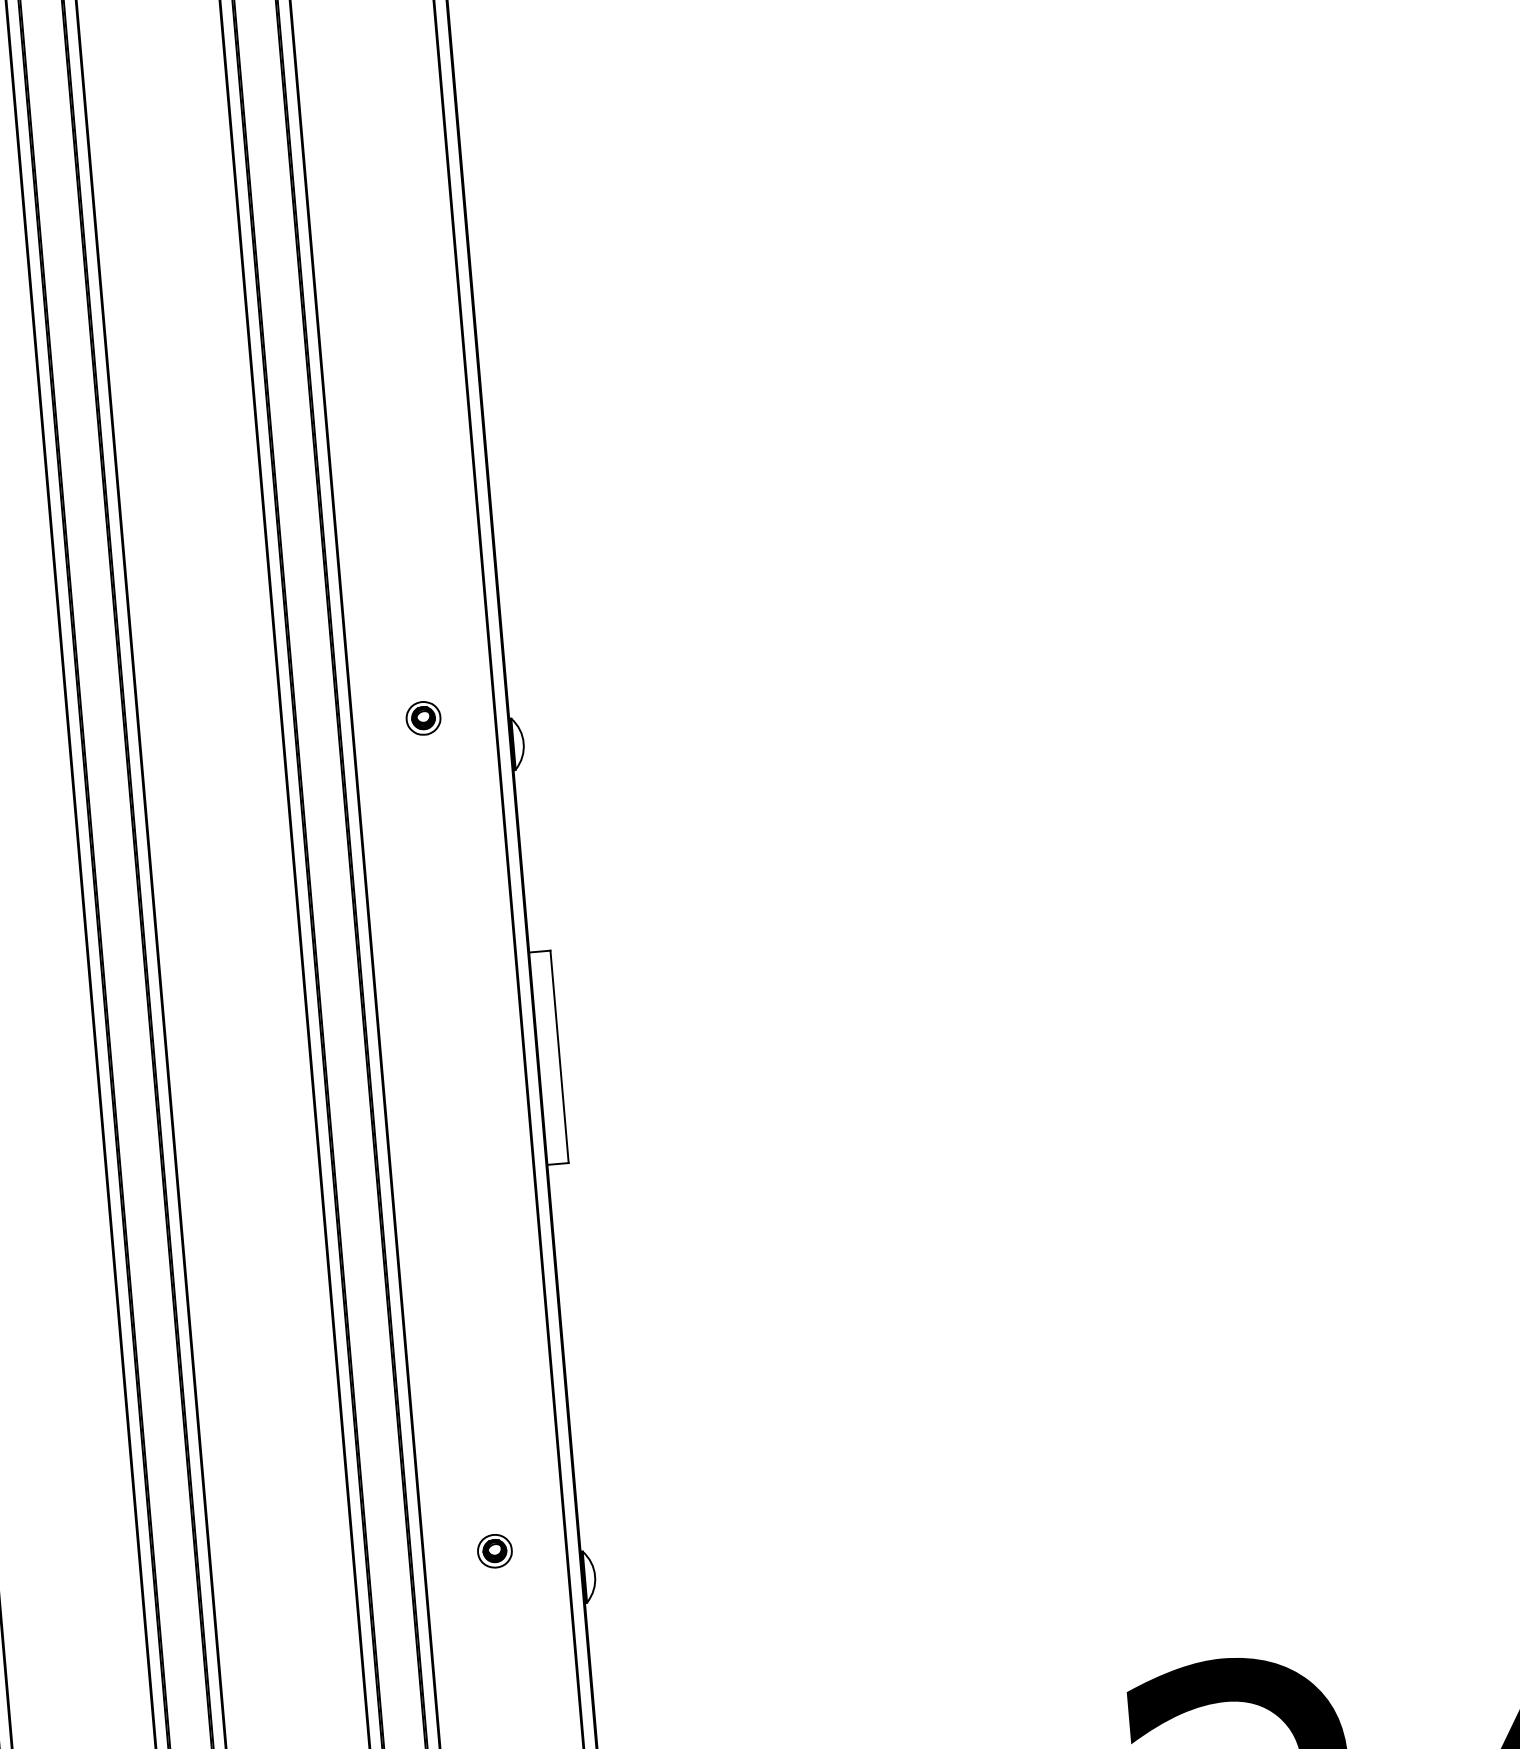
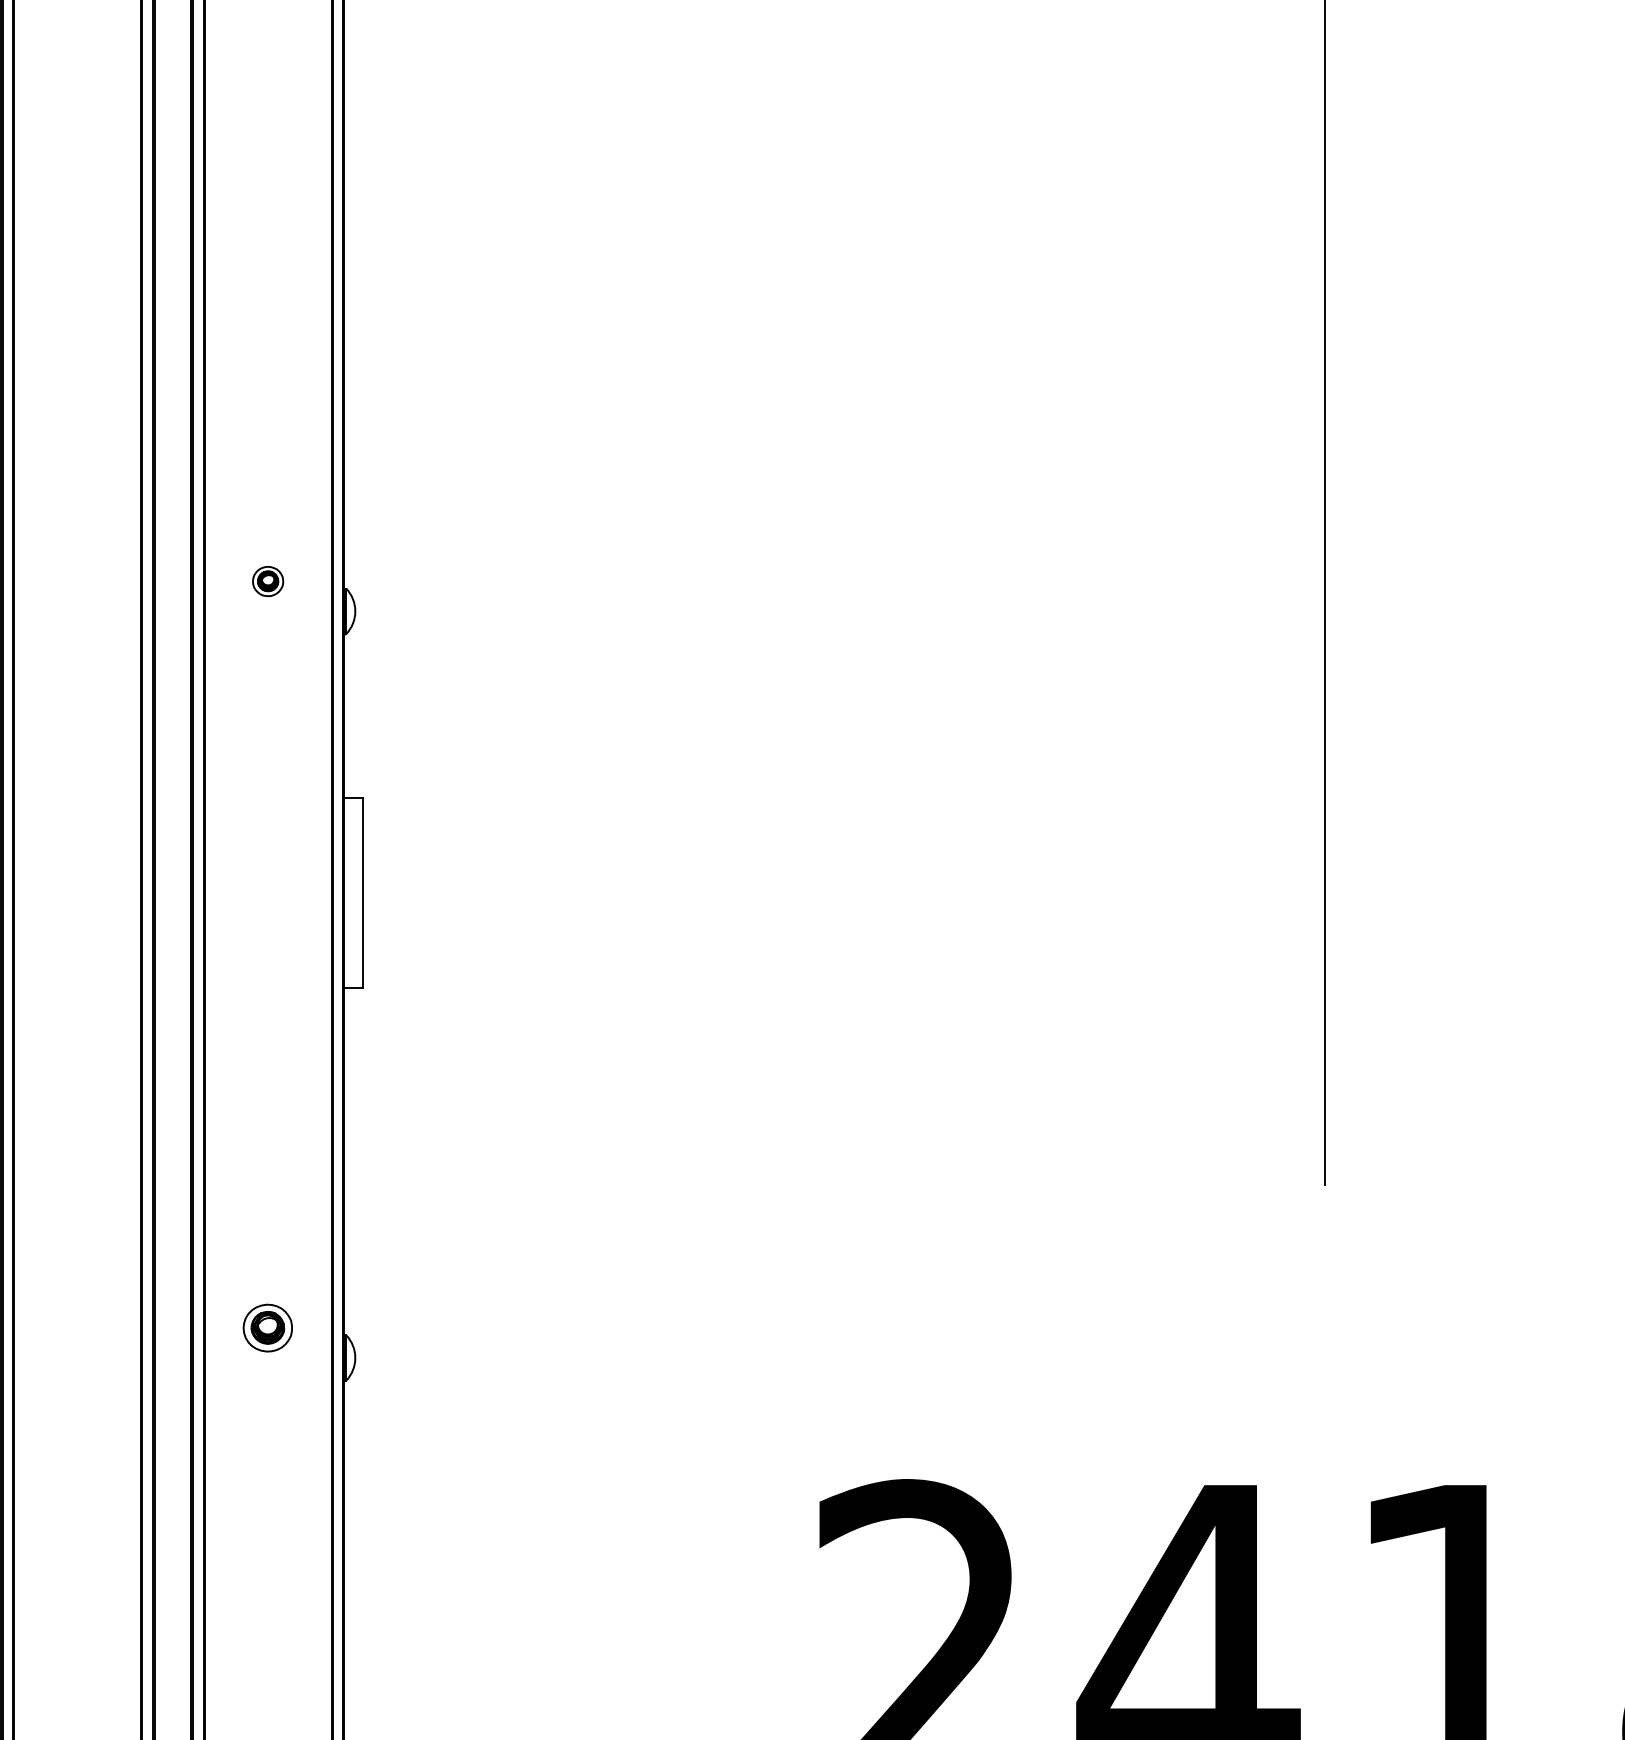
part: (495, 1550) -> (268, 1327), size x1.6

